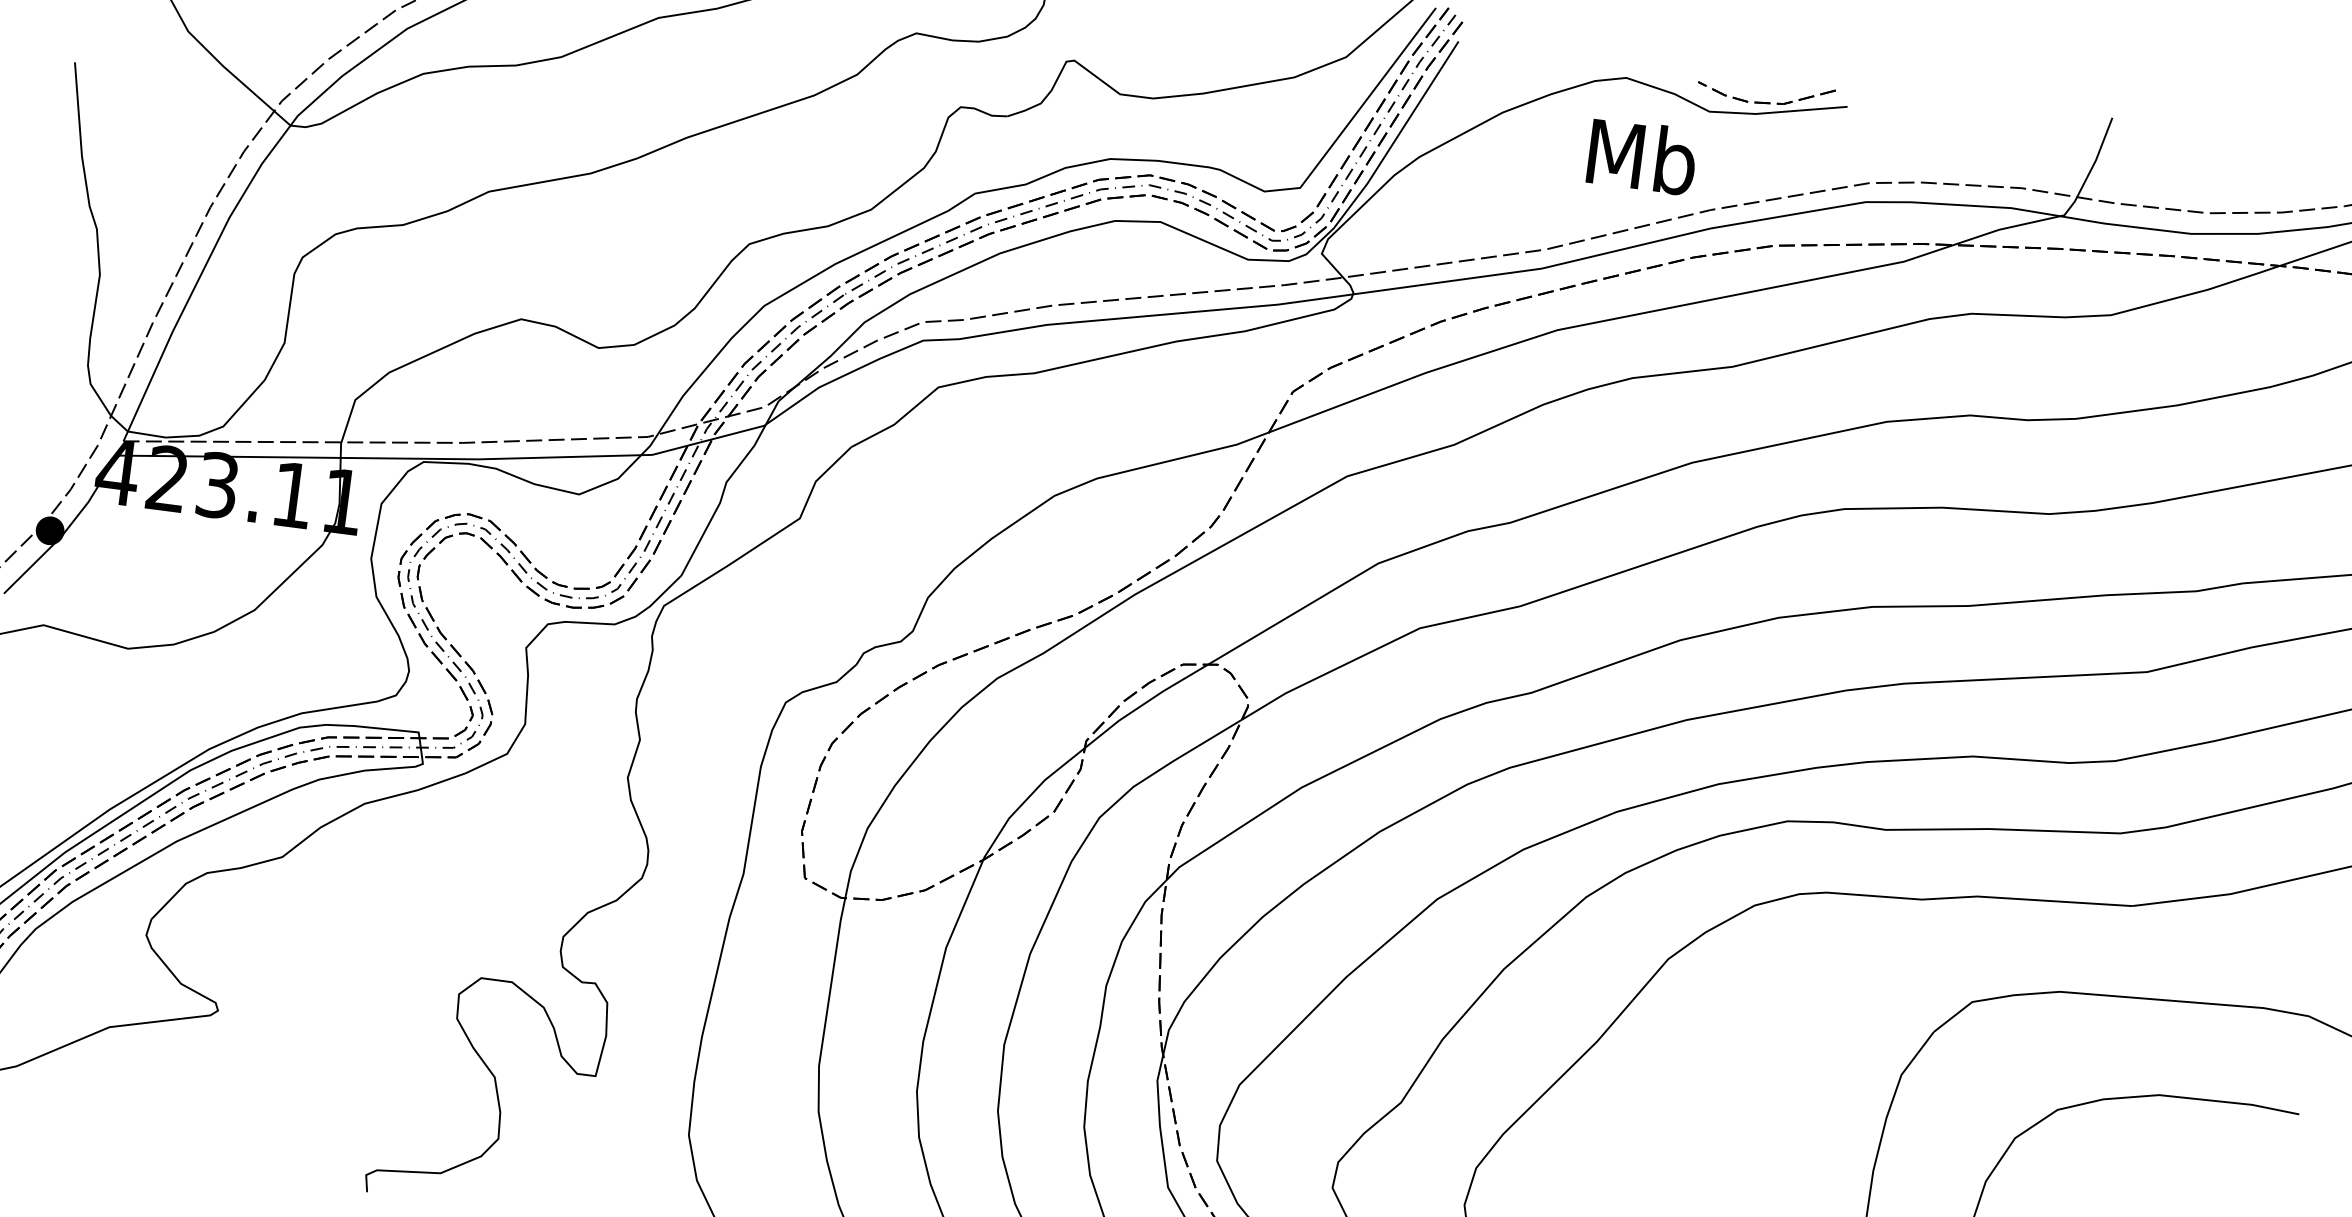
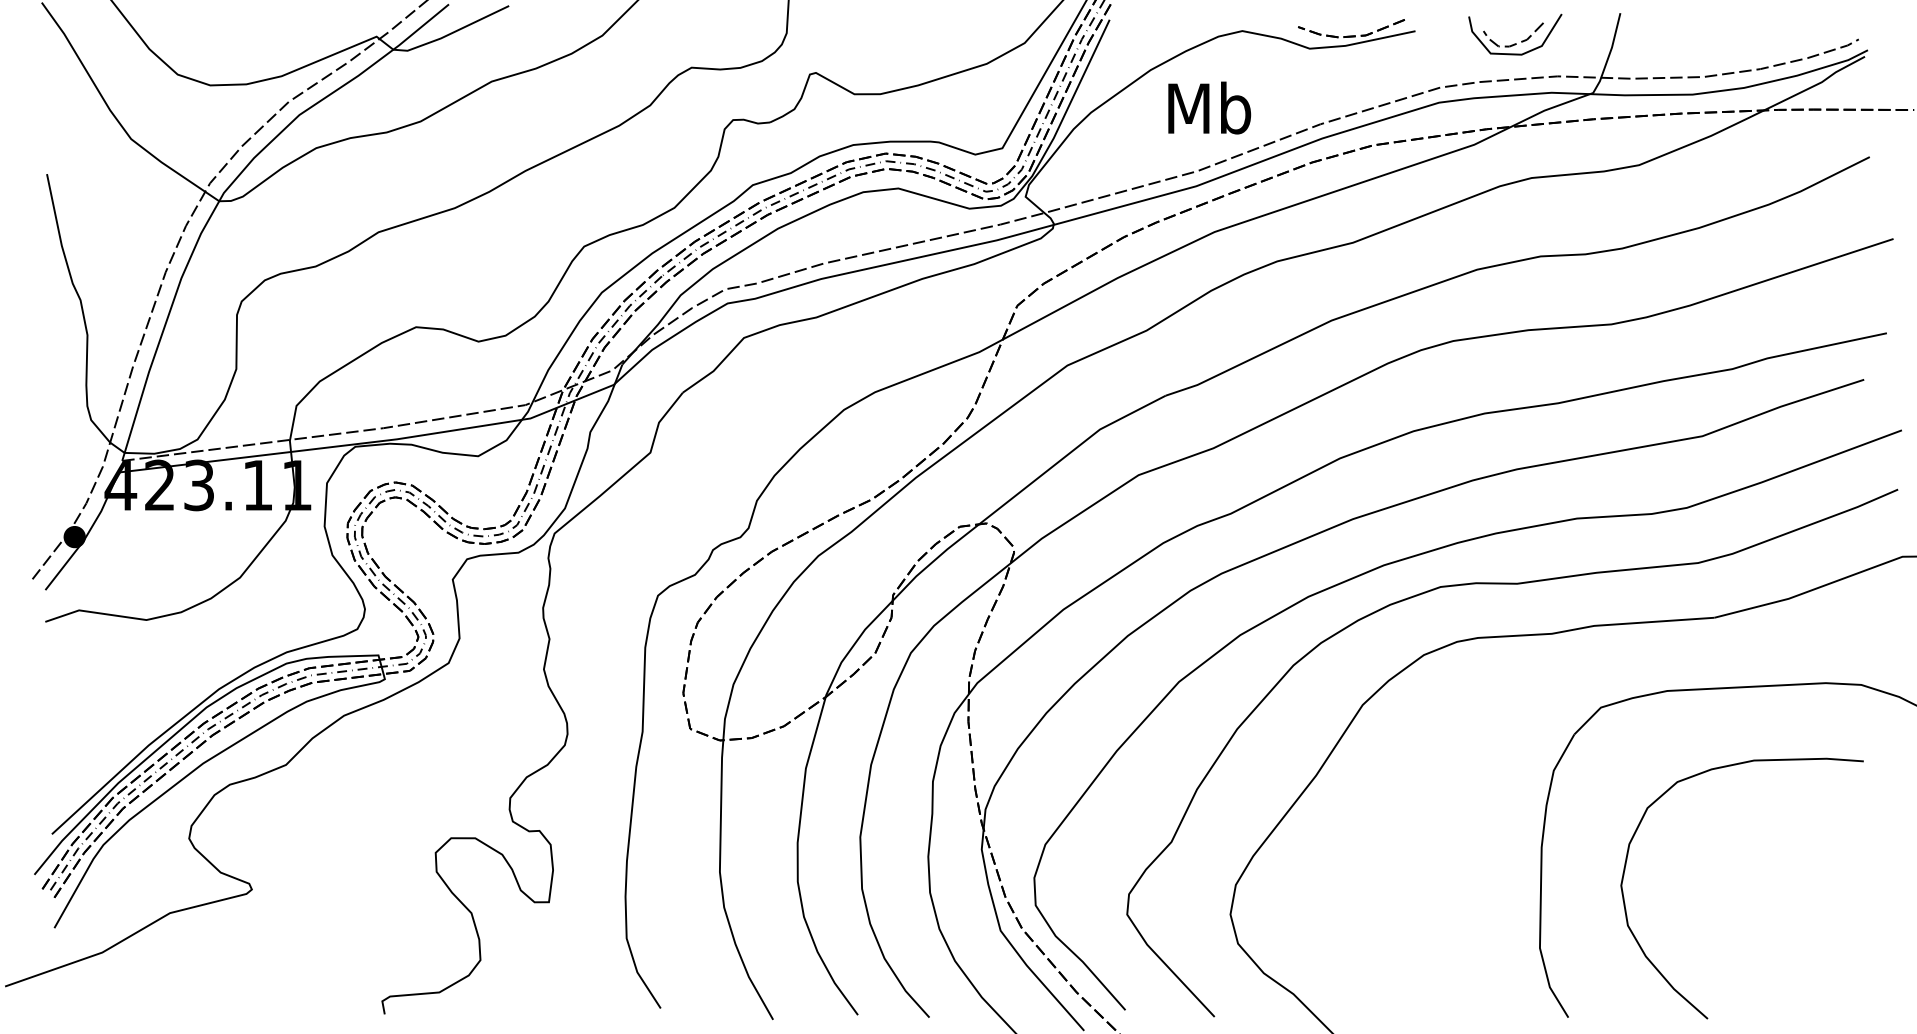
part: (1981, 136) -> (1521, 40), added
text: (1642, 155) -> (1209, 107), moved

